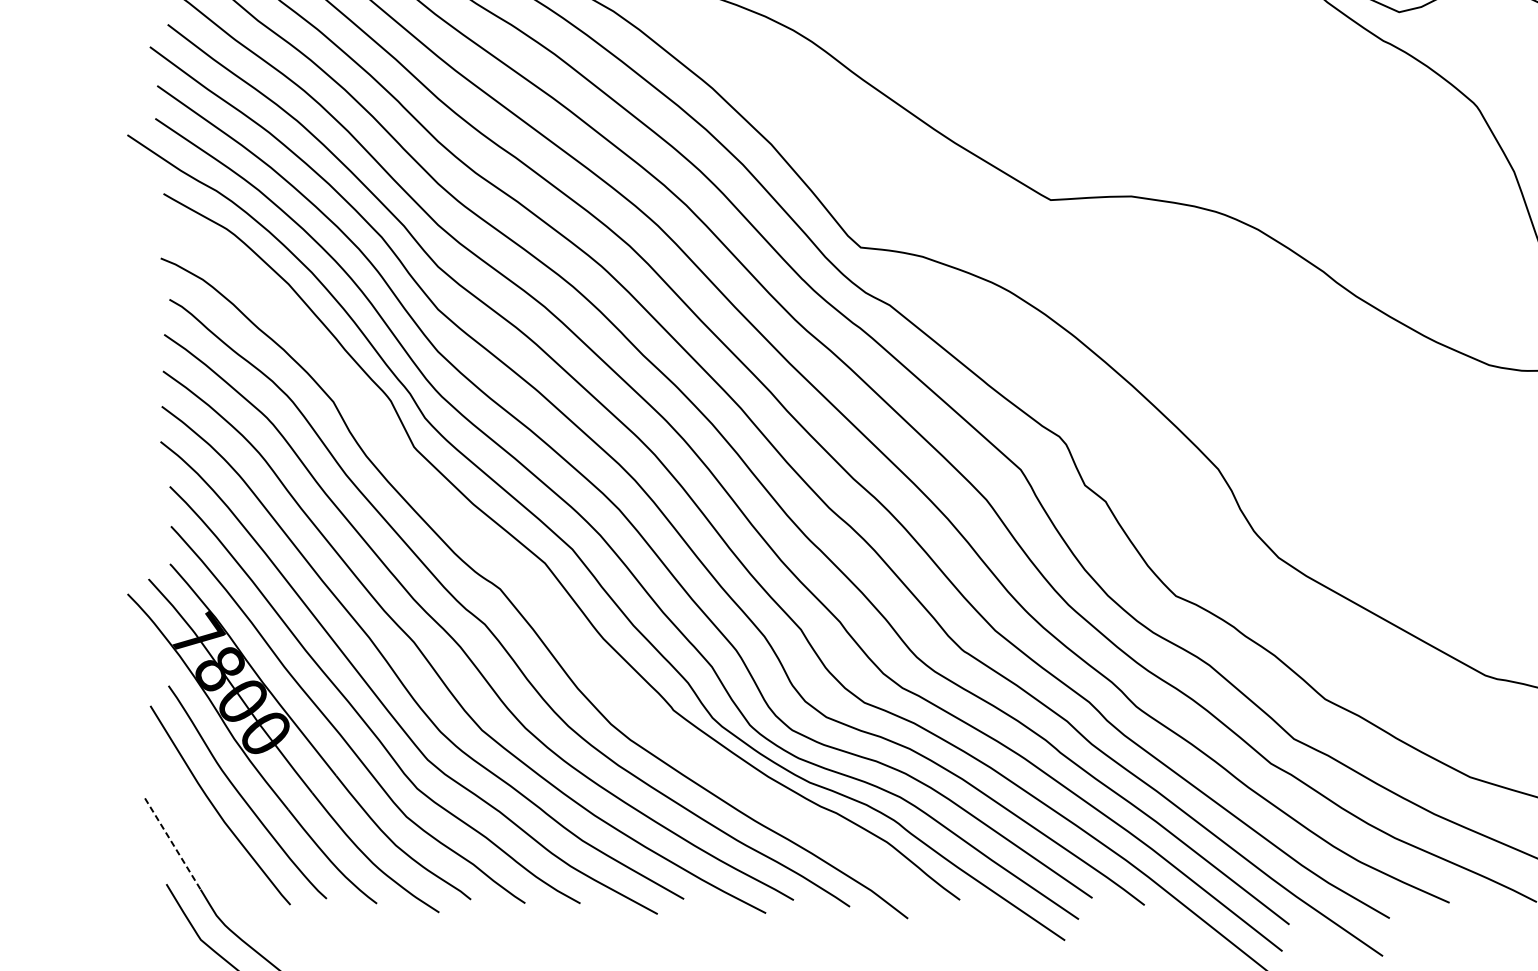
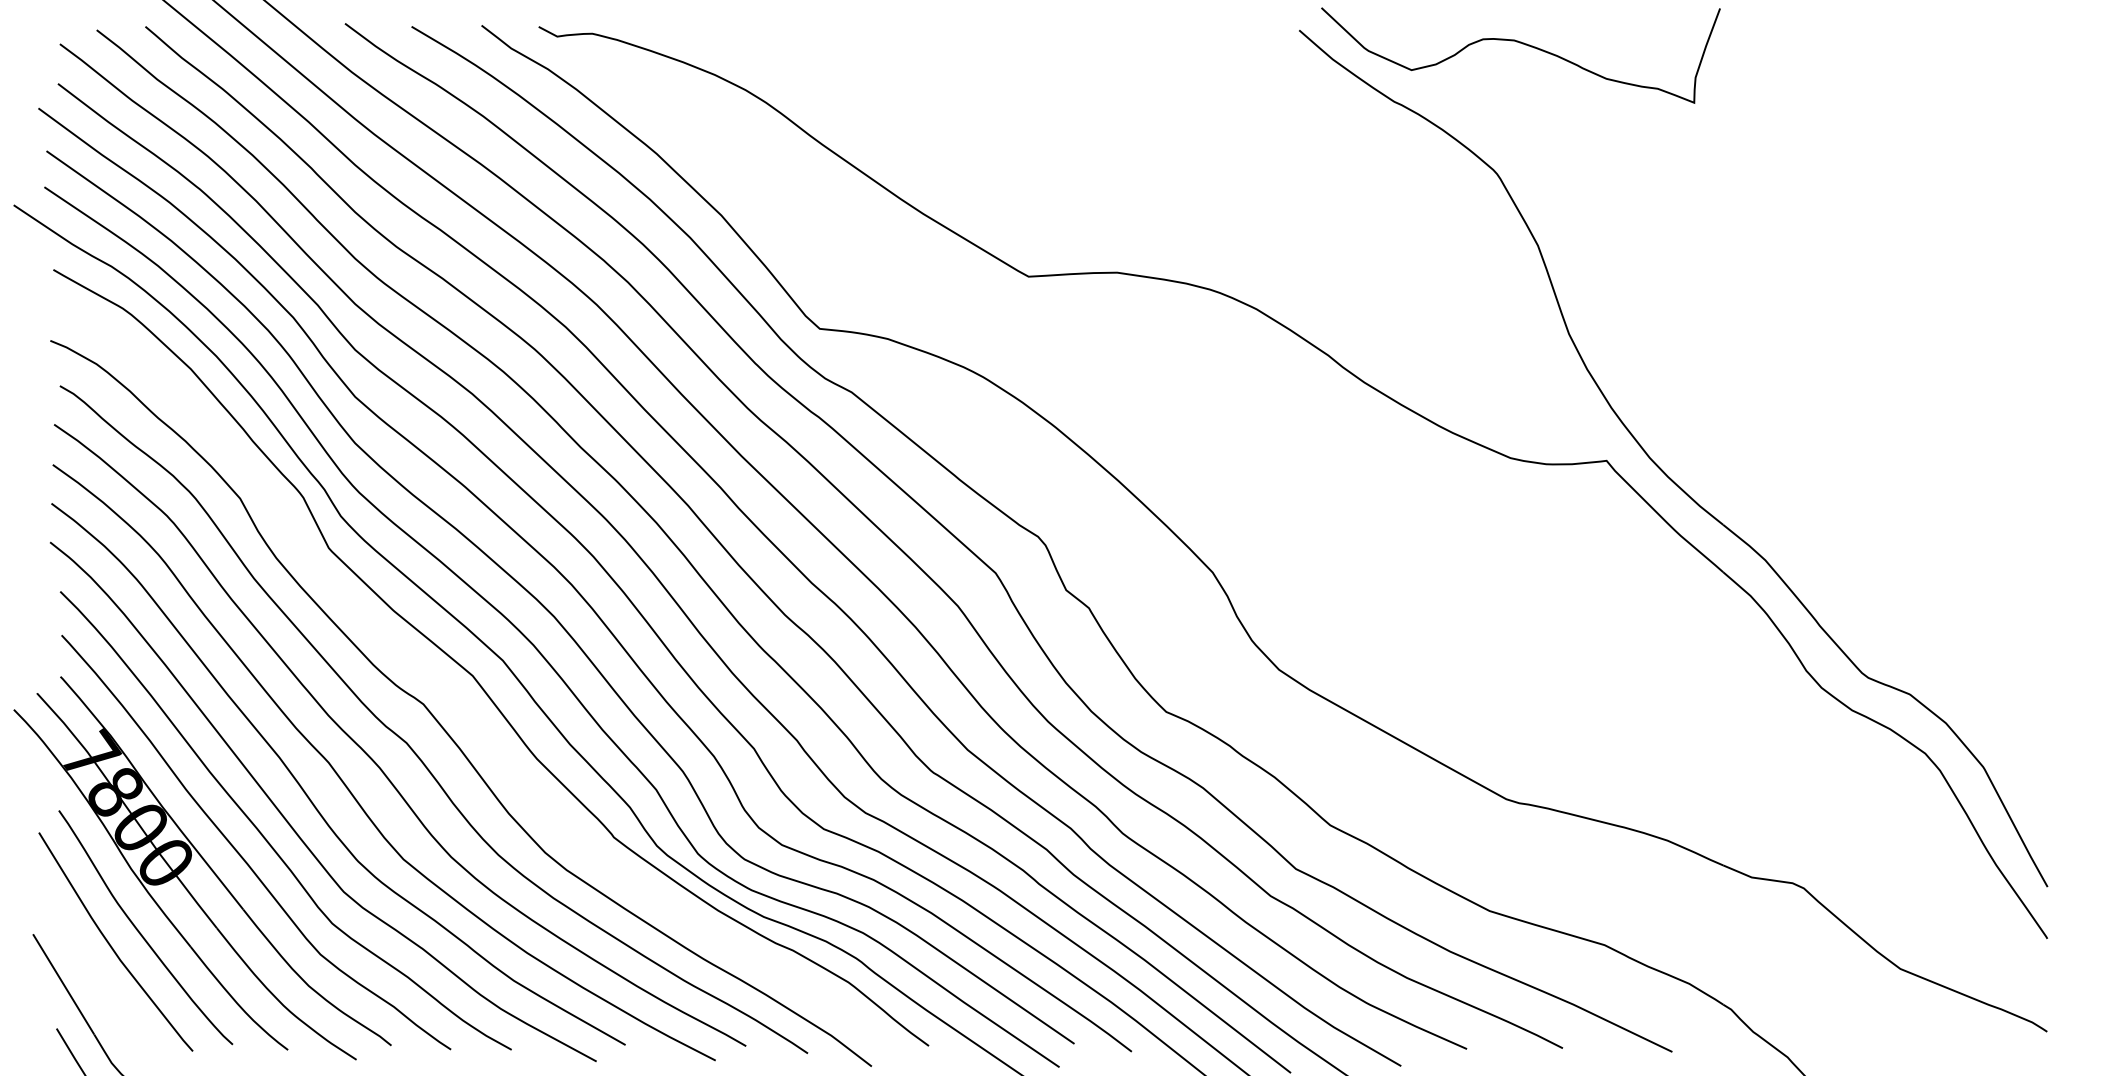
line: (172, 844) -> (63, 984), dashed -> solid

